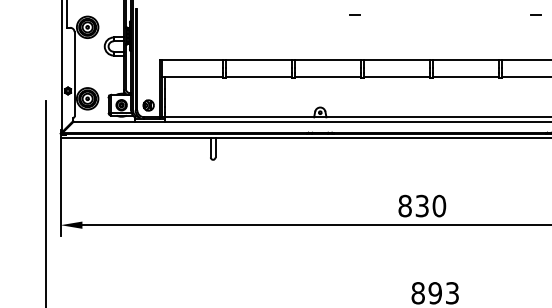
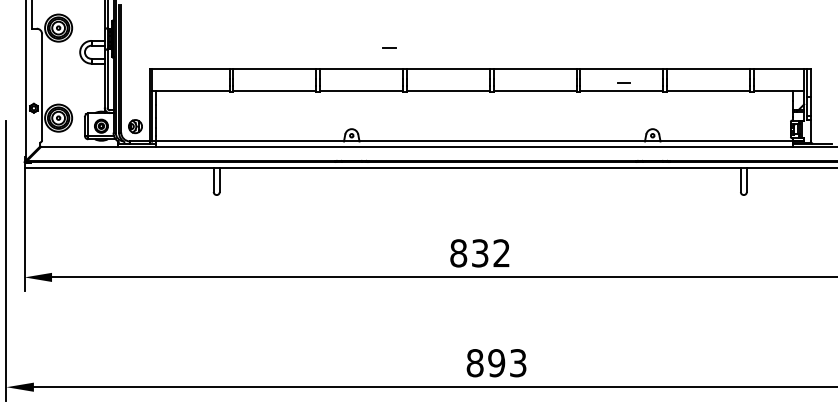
line: (355, 14) -> (389, 47), moved
line: (535, 14) -> (623, 82), moved
text: (439, 206) -> (501, 253), 830 -> 832

